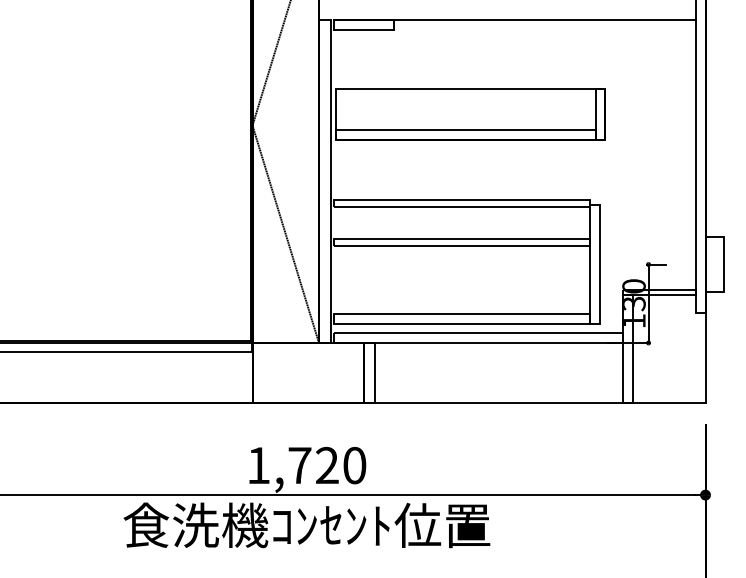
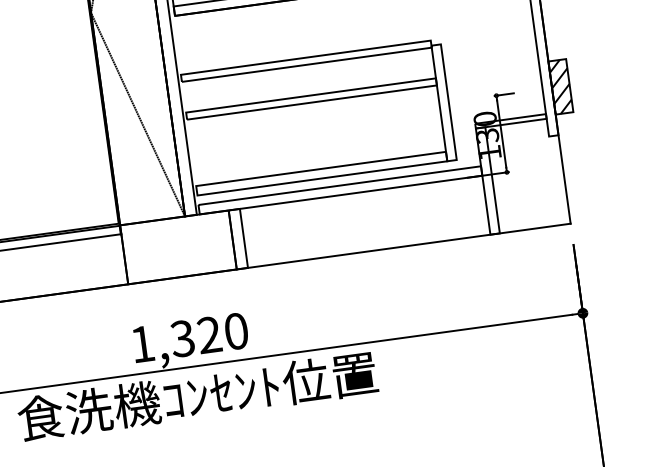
hatch: (714, 264) -> (560, 86), added
text: (299, 465) -> (182, 338), 1,720 -> 1,320

